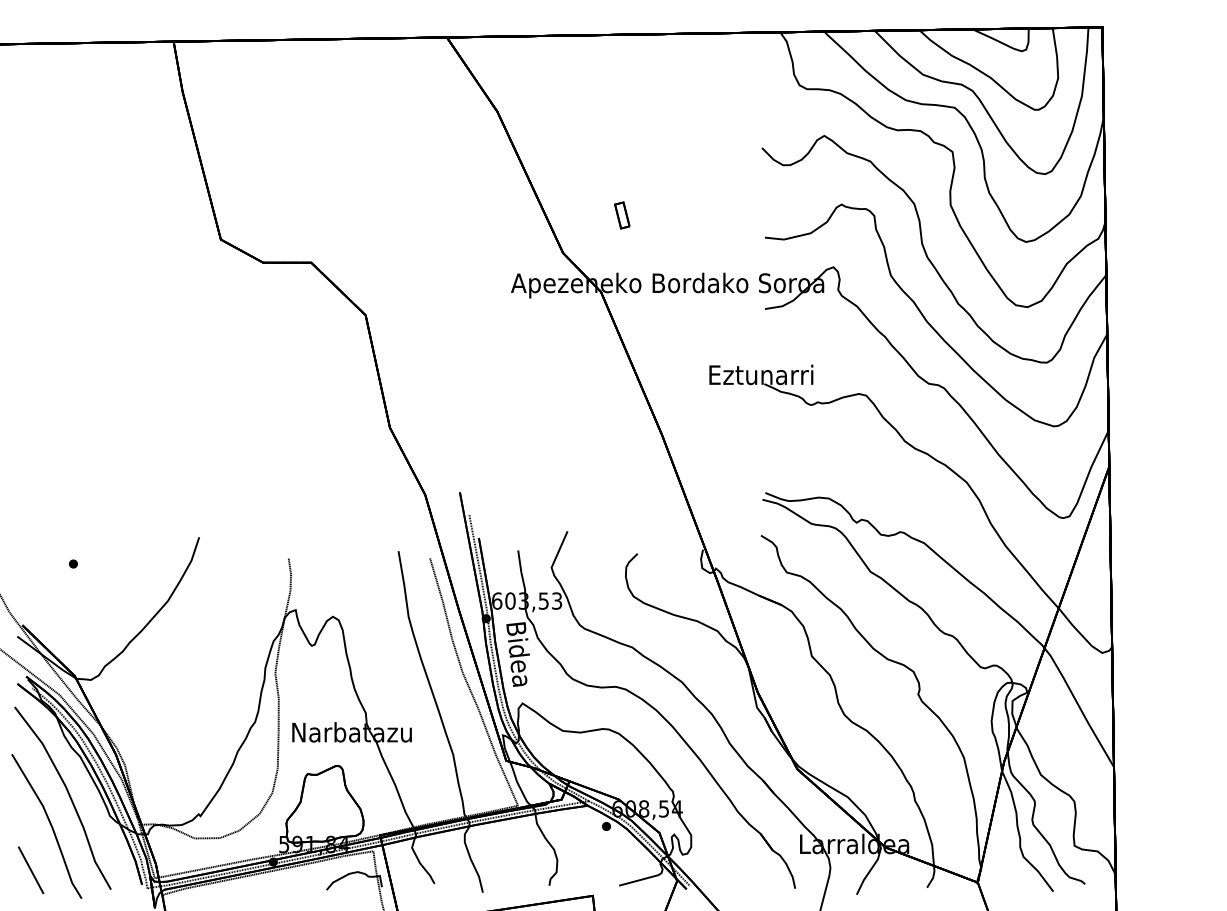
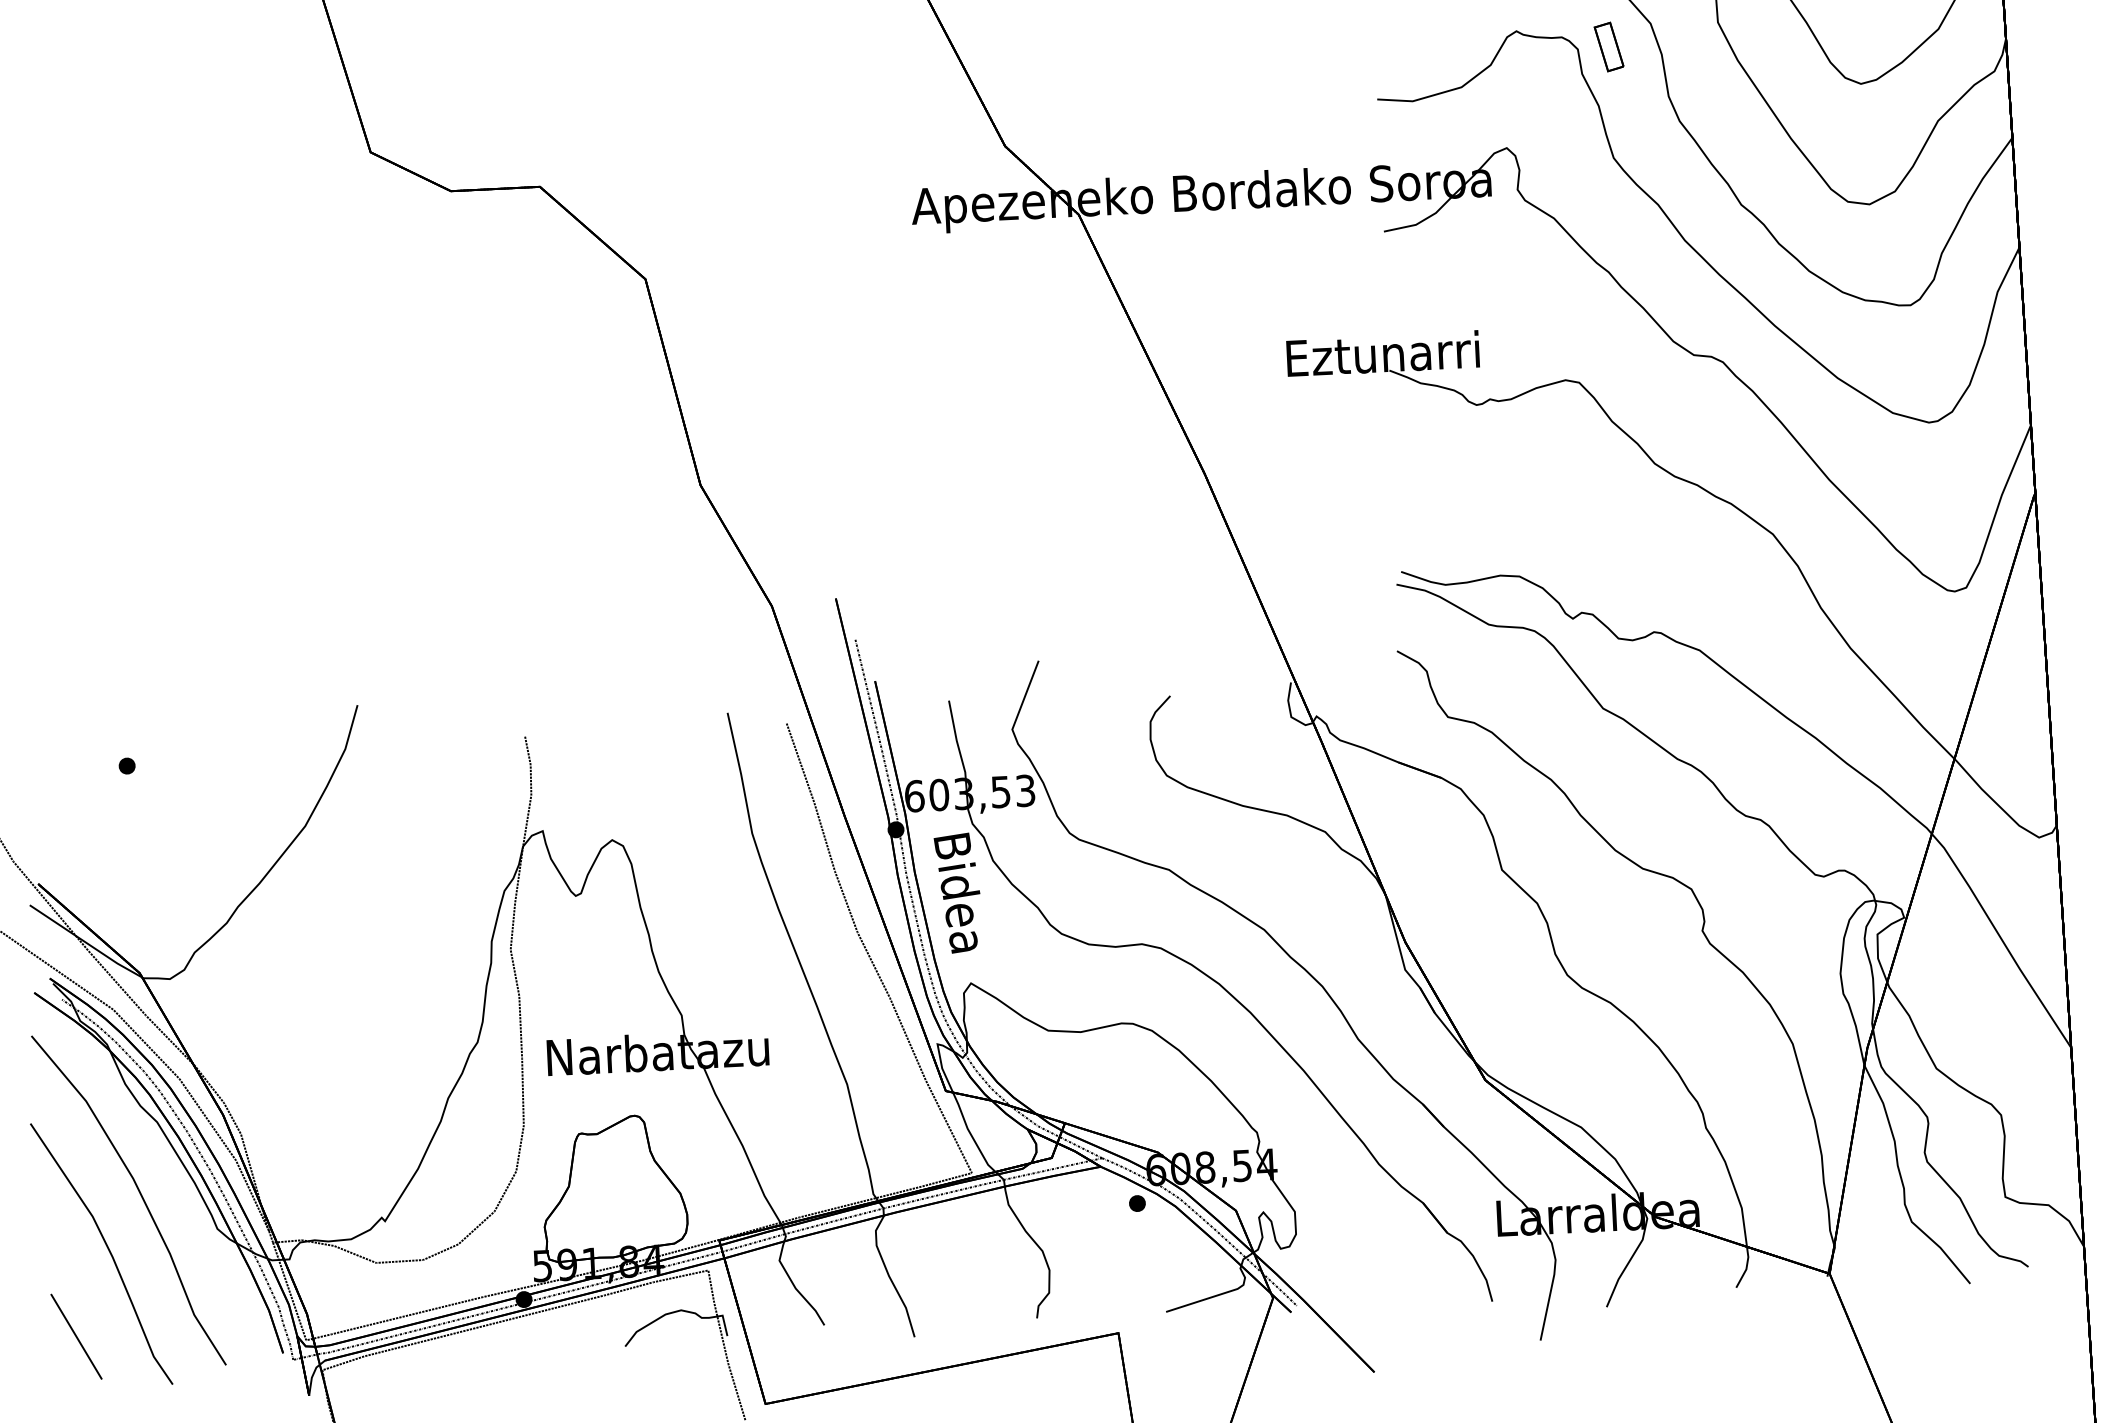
part: (622, 215) -> (1609, 47), moved

